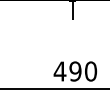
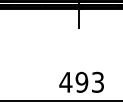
text: (90, 70) -> (97, 81), 490 -> 493

